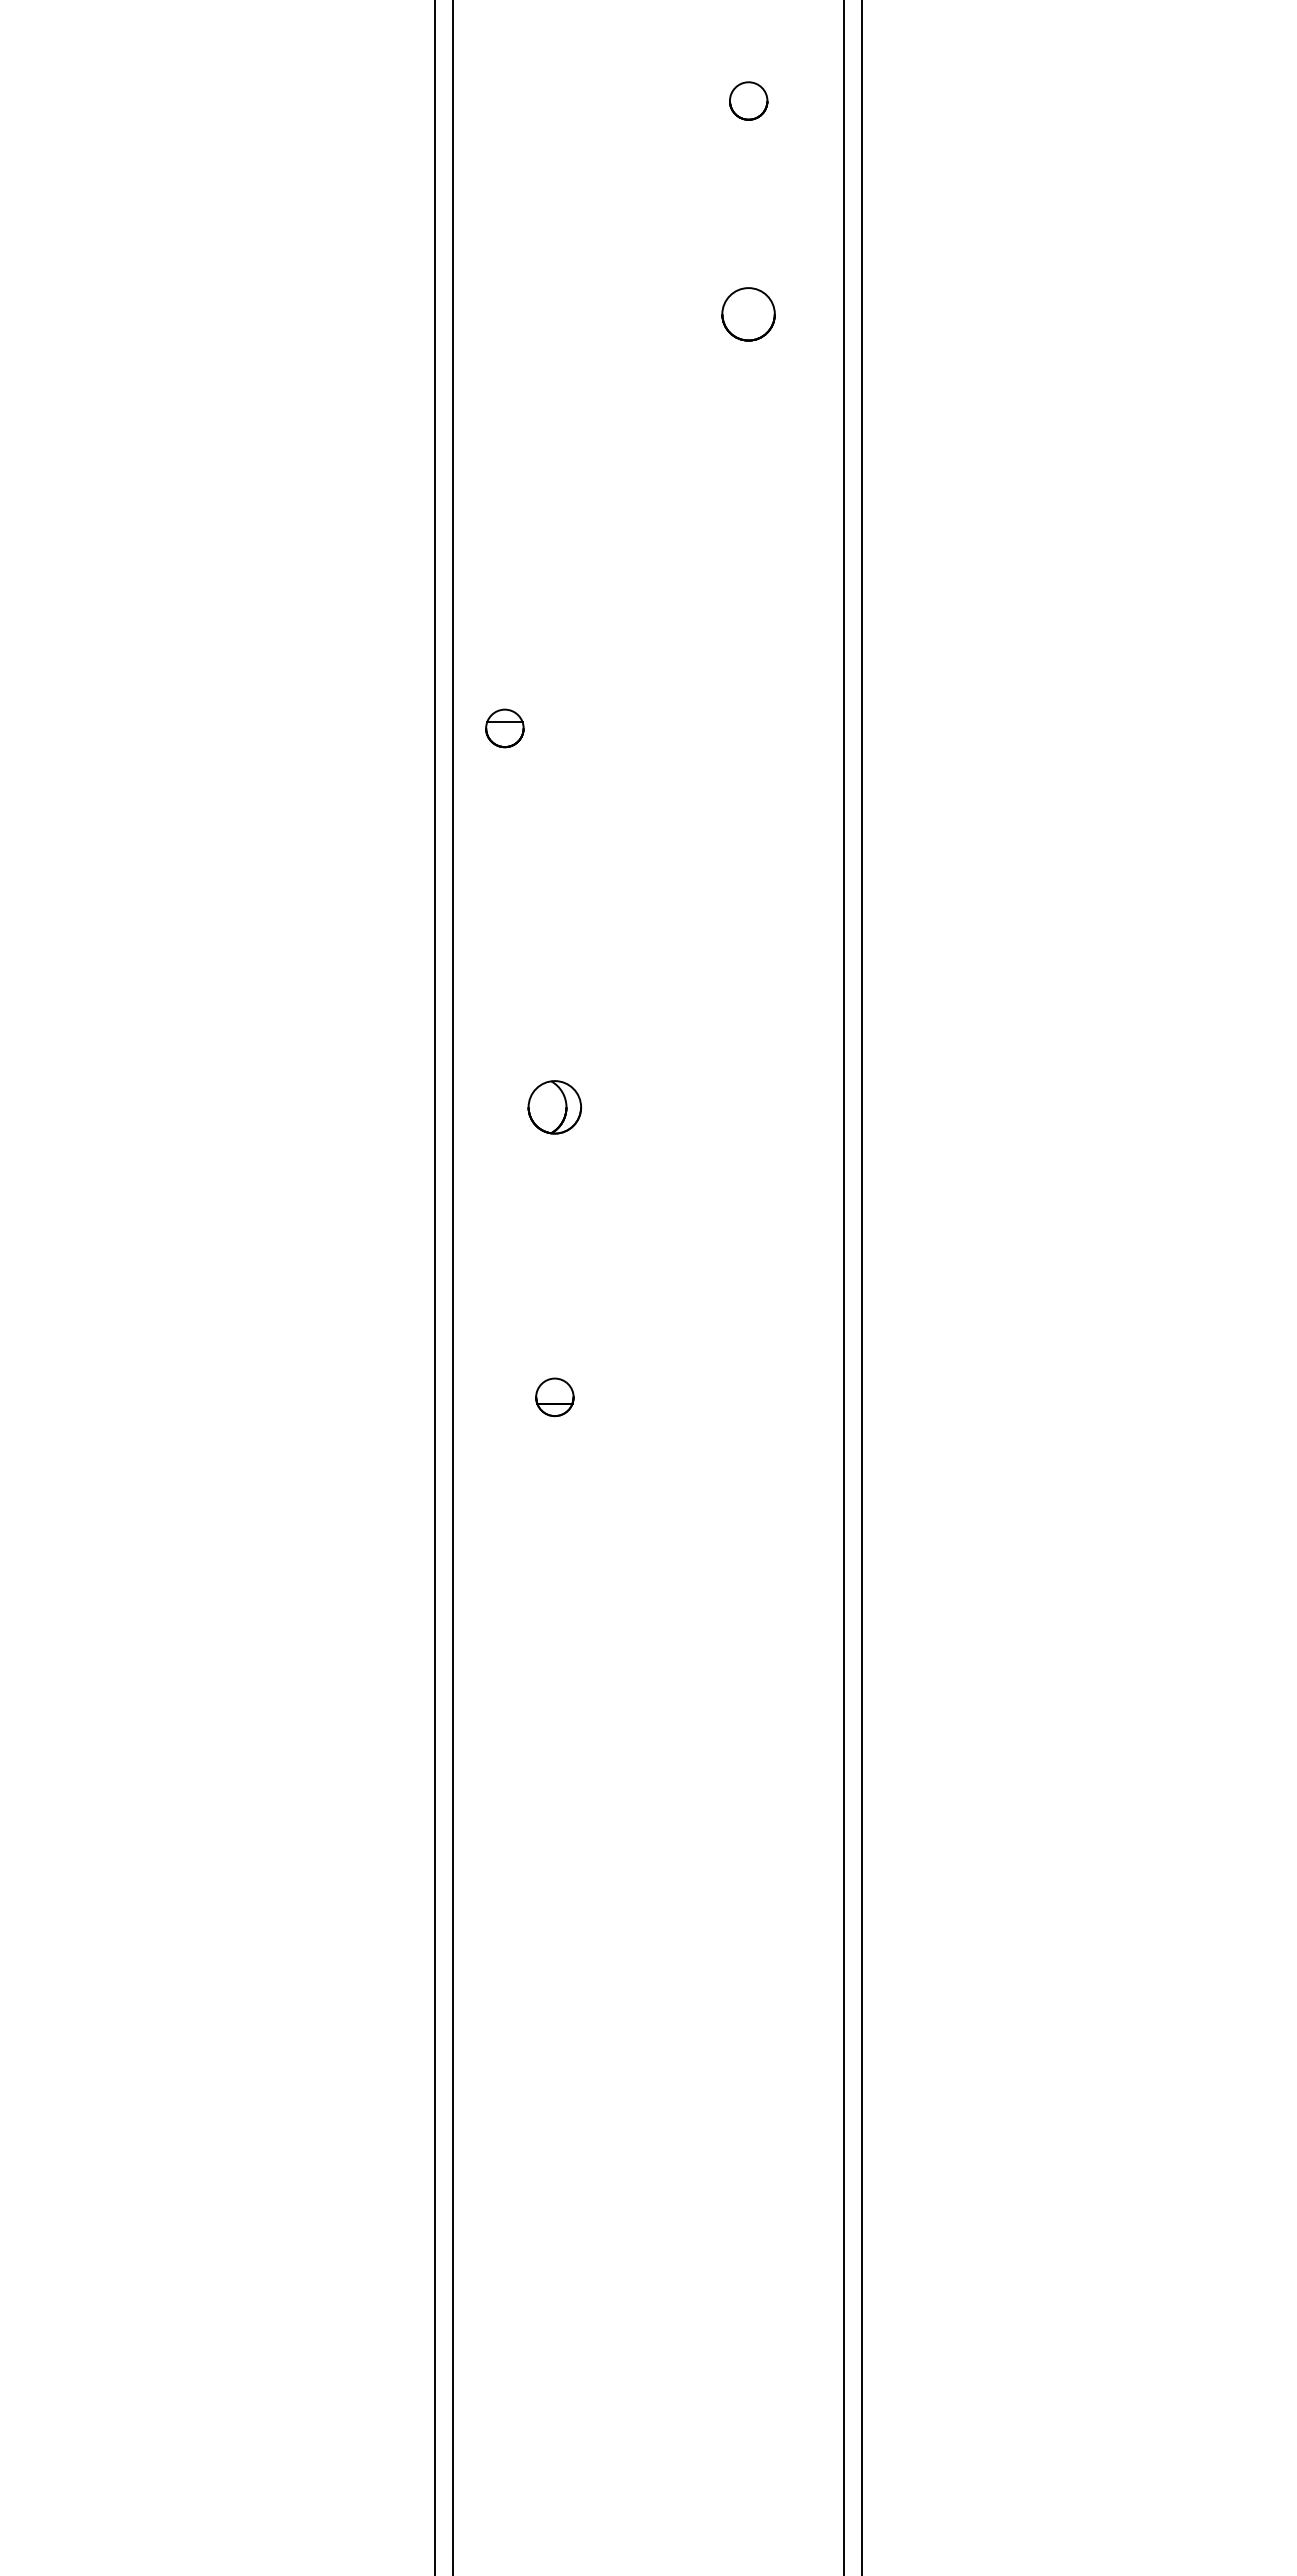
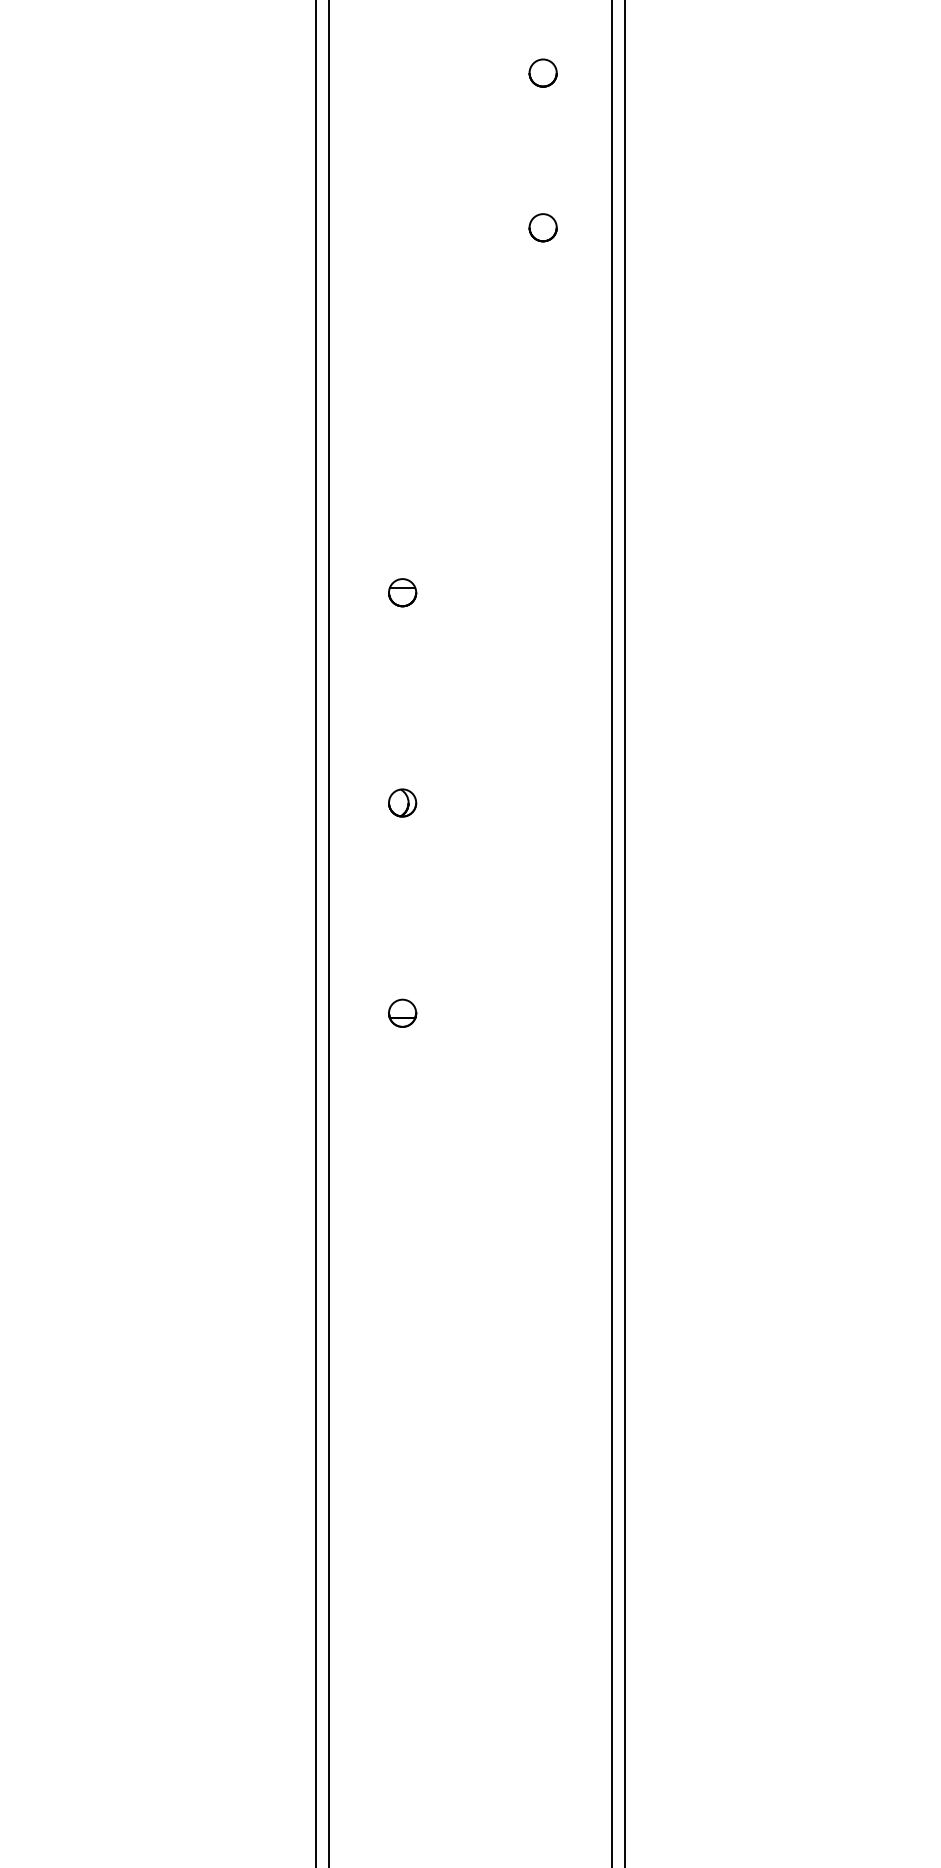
circle: (748, 313) -> (543, 227), size x0.71
part: (504, 728) -> (402, 592), moved
part: (554, 1107) -> (402, 803), size x0.71

